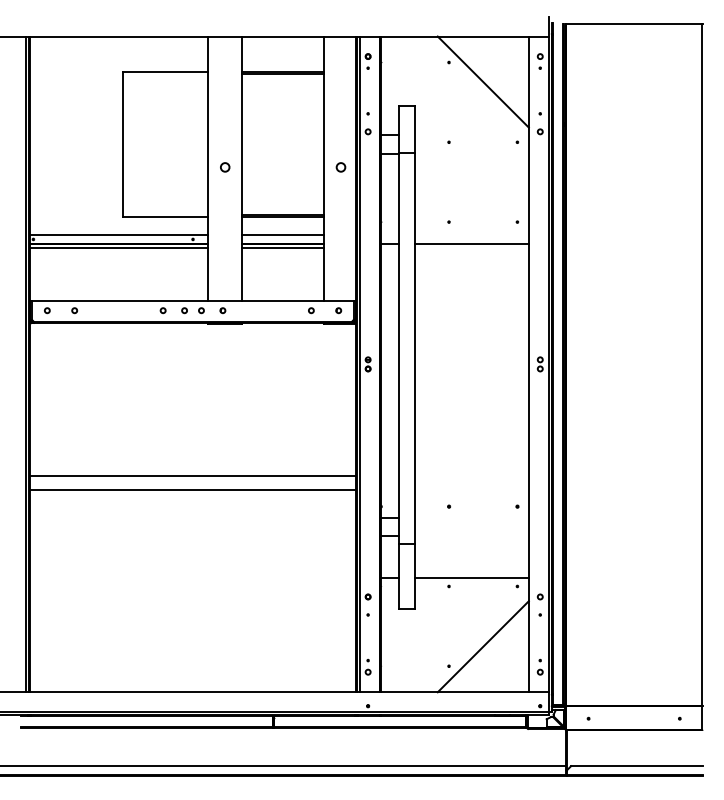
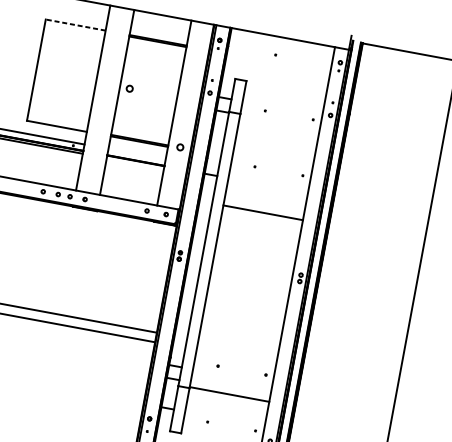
line: (165, 72) -> (75, 25), solid -> dashed
line: (482, 81) -> (296, 72), removed
circle: (225, 167) -> (129, 88), moved
circle: (340, 167) -> (179, 147), moved
line: (282, 234) -> (136, 153), removed
line: (471, 244) -> (262, 212), moved
line: (282, 248) -> (134, 163), removed
line: (471, 577) -> (229, 394), moved

